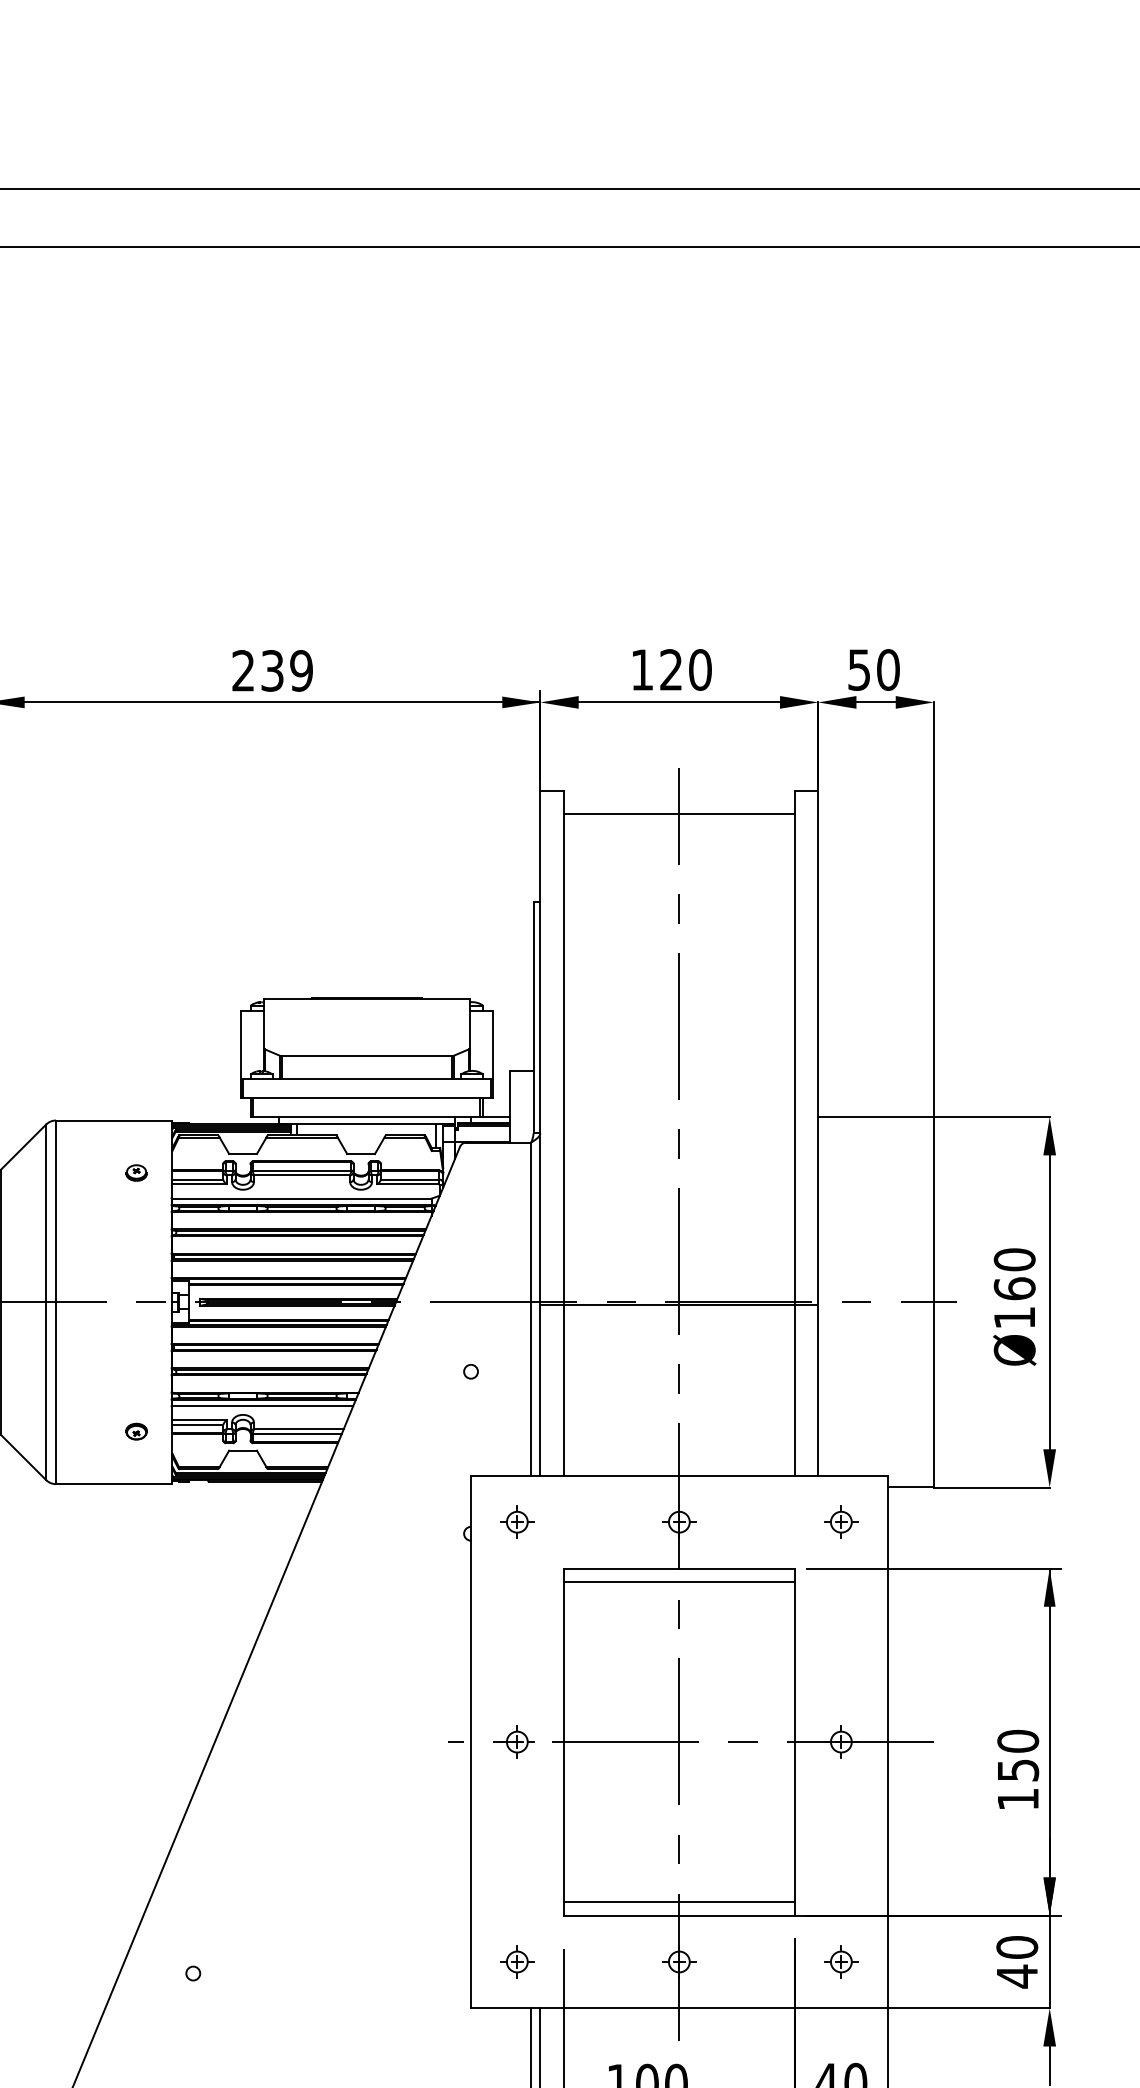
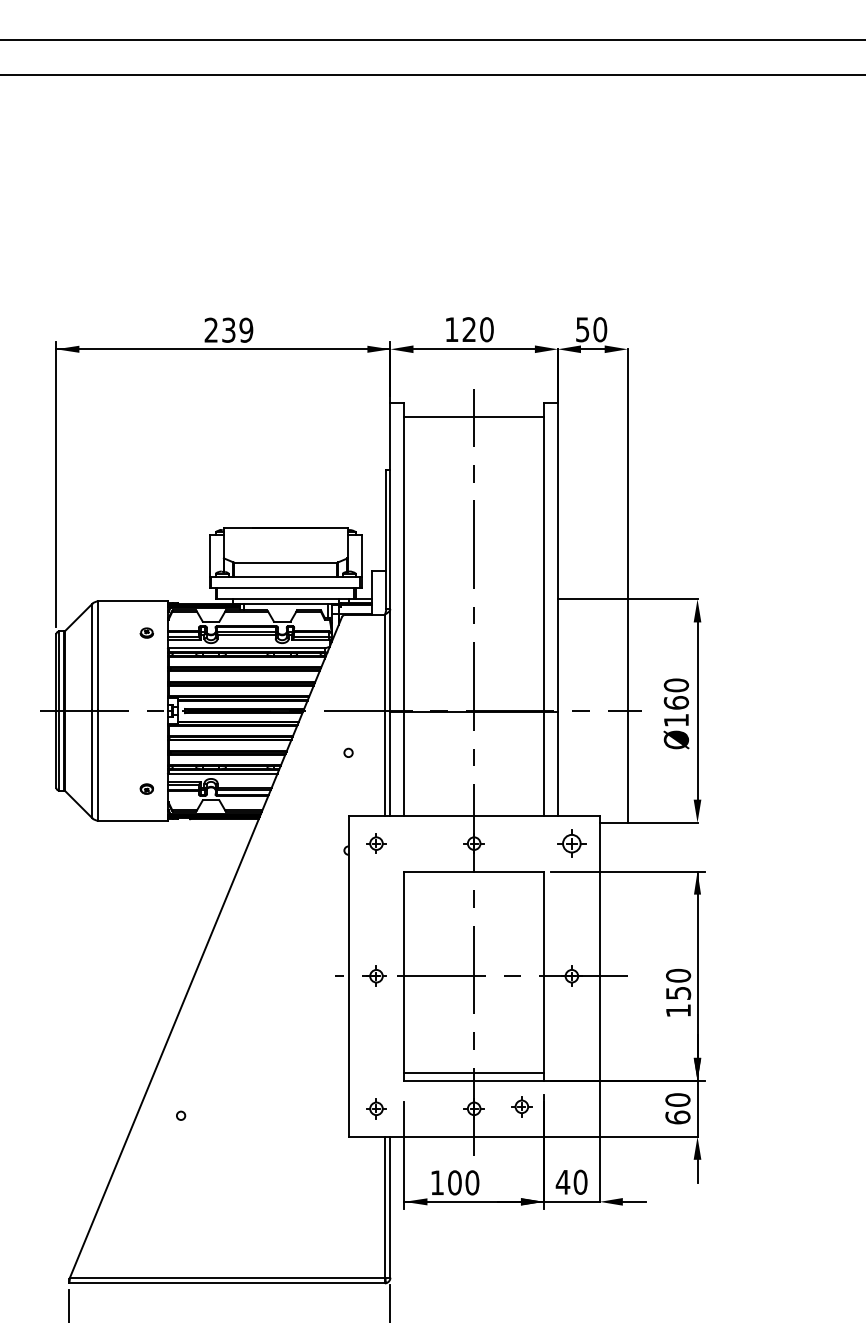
part: (840, 1521) -> (571, 843), size x1.4
line: (678, 1581) -> (473, 879), removed
part: (840, 1961) -> (521, 1106), moved
text: (1016, 1976) -> (677, 1117), 40 -> 60

